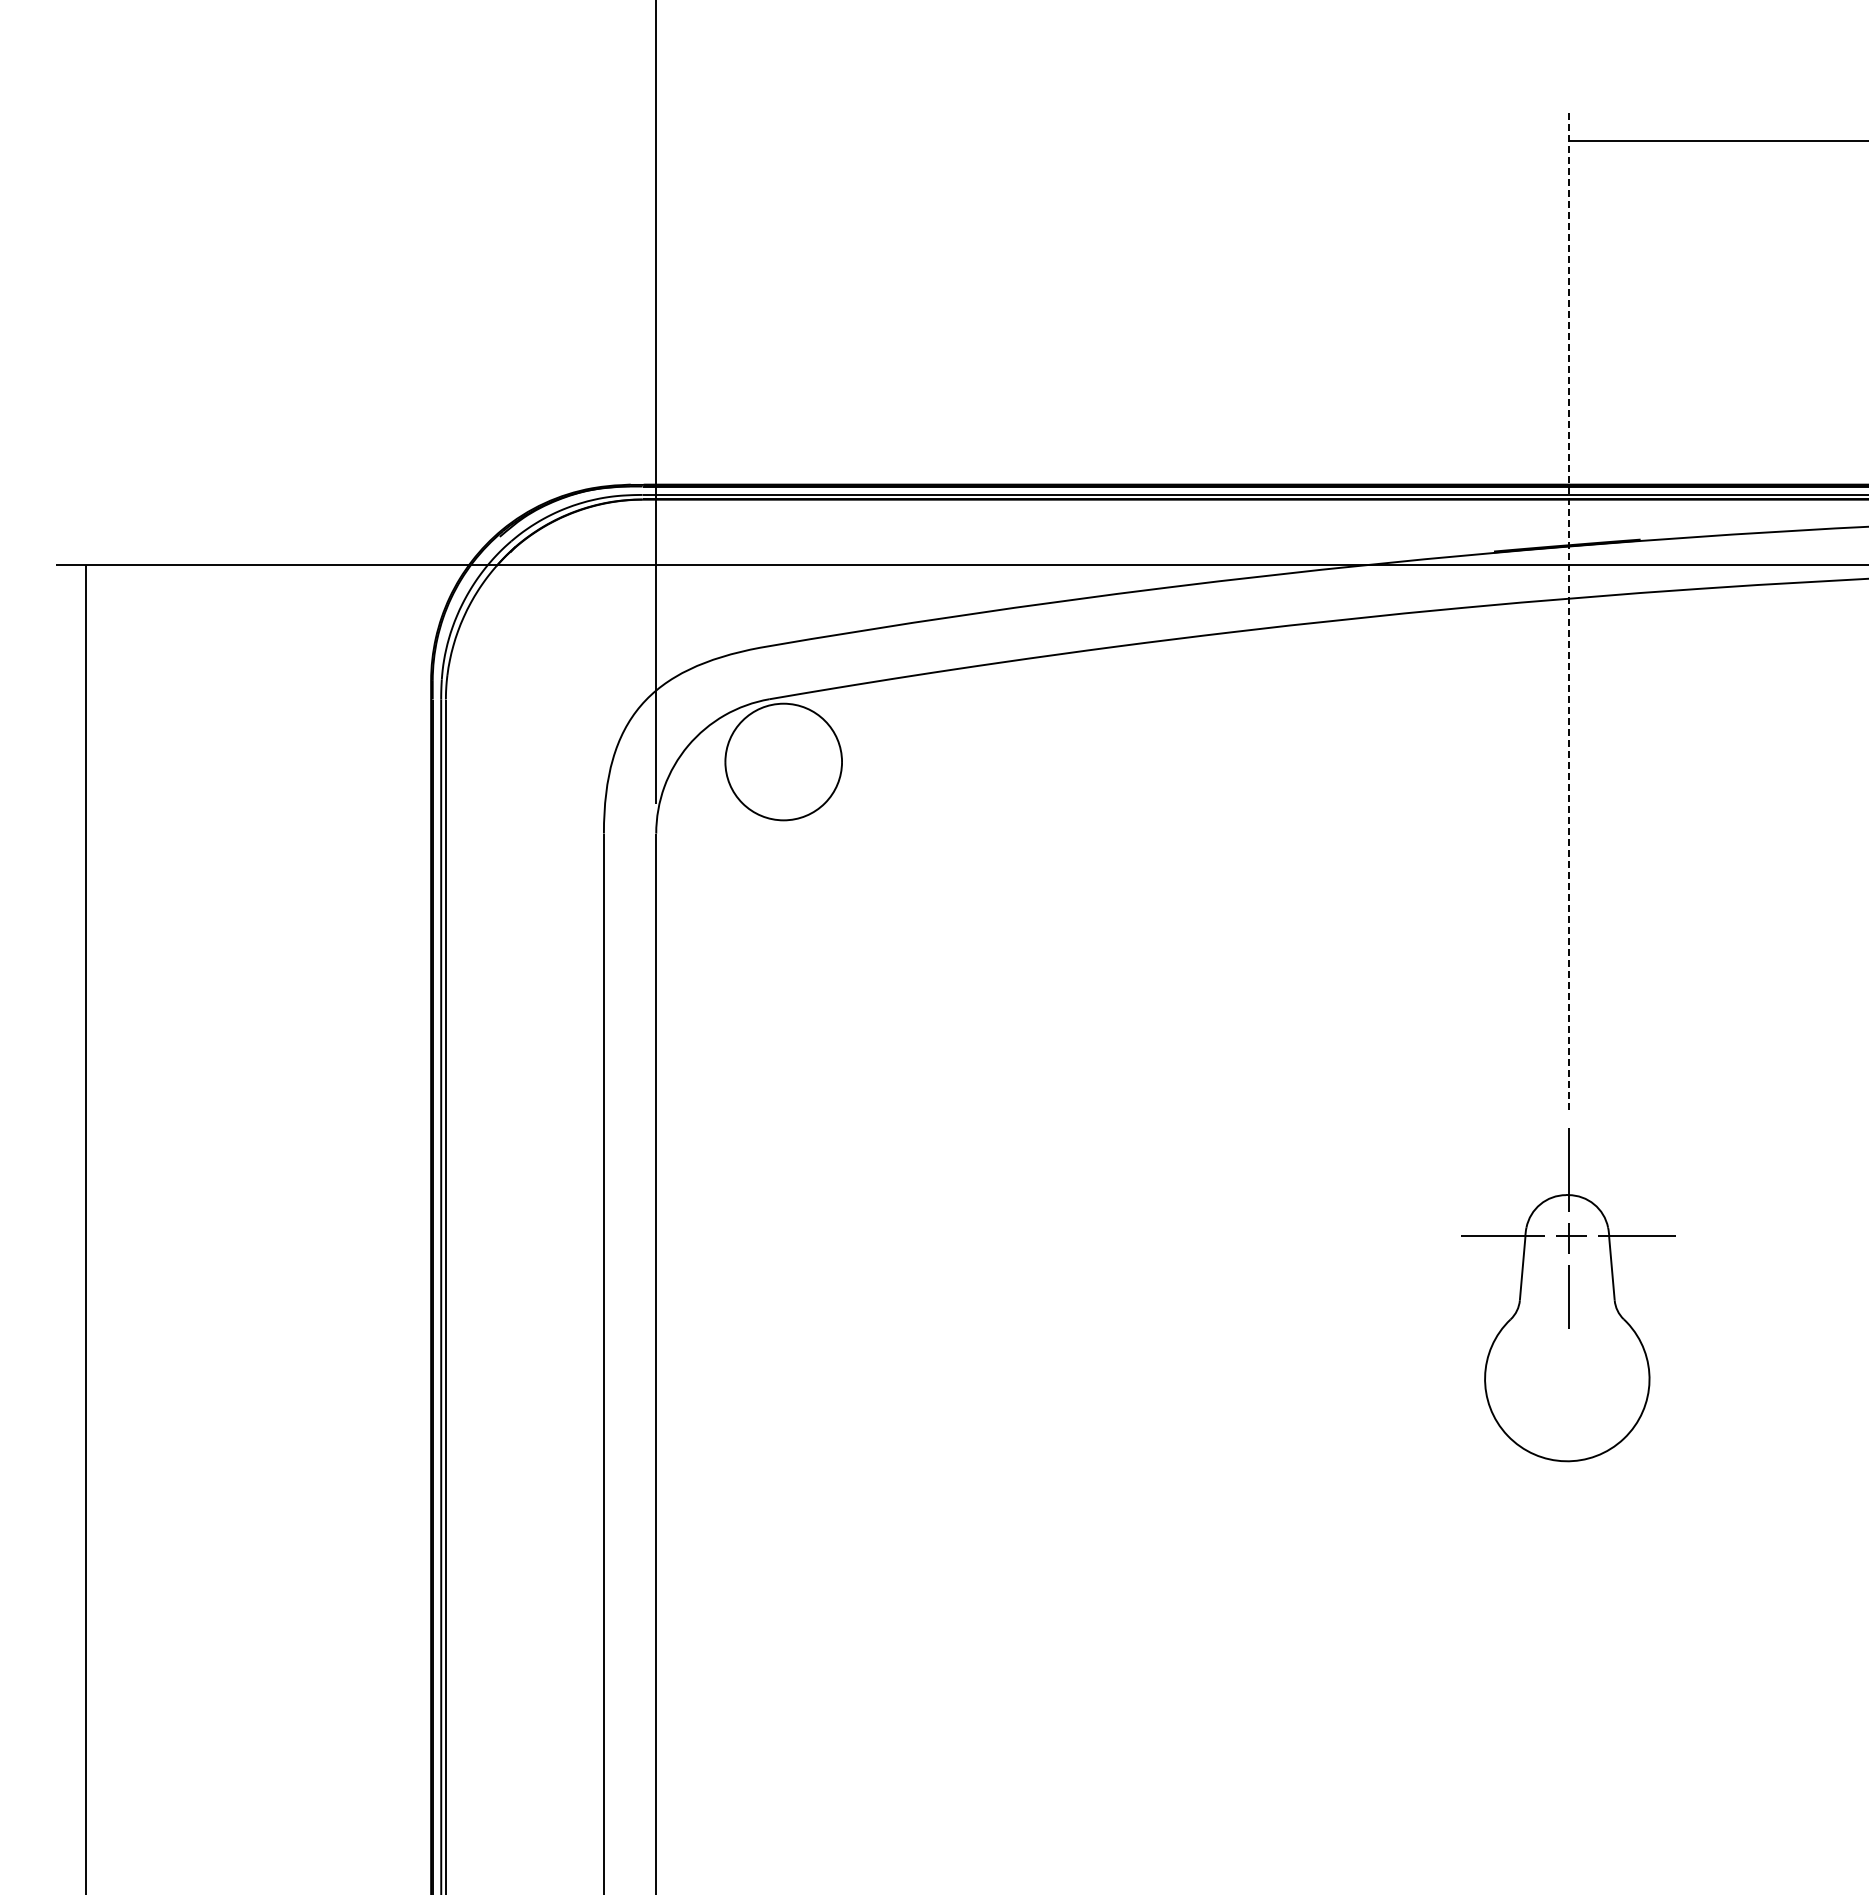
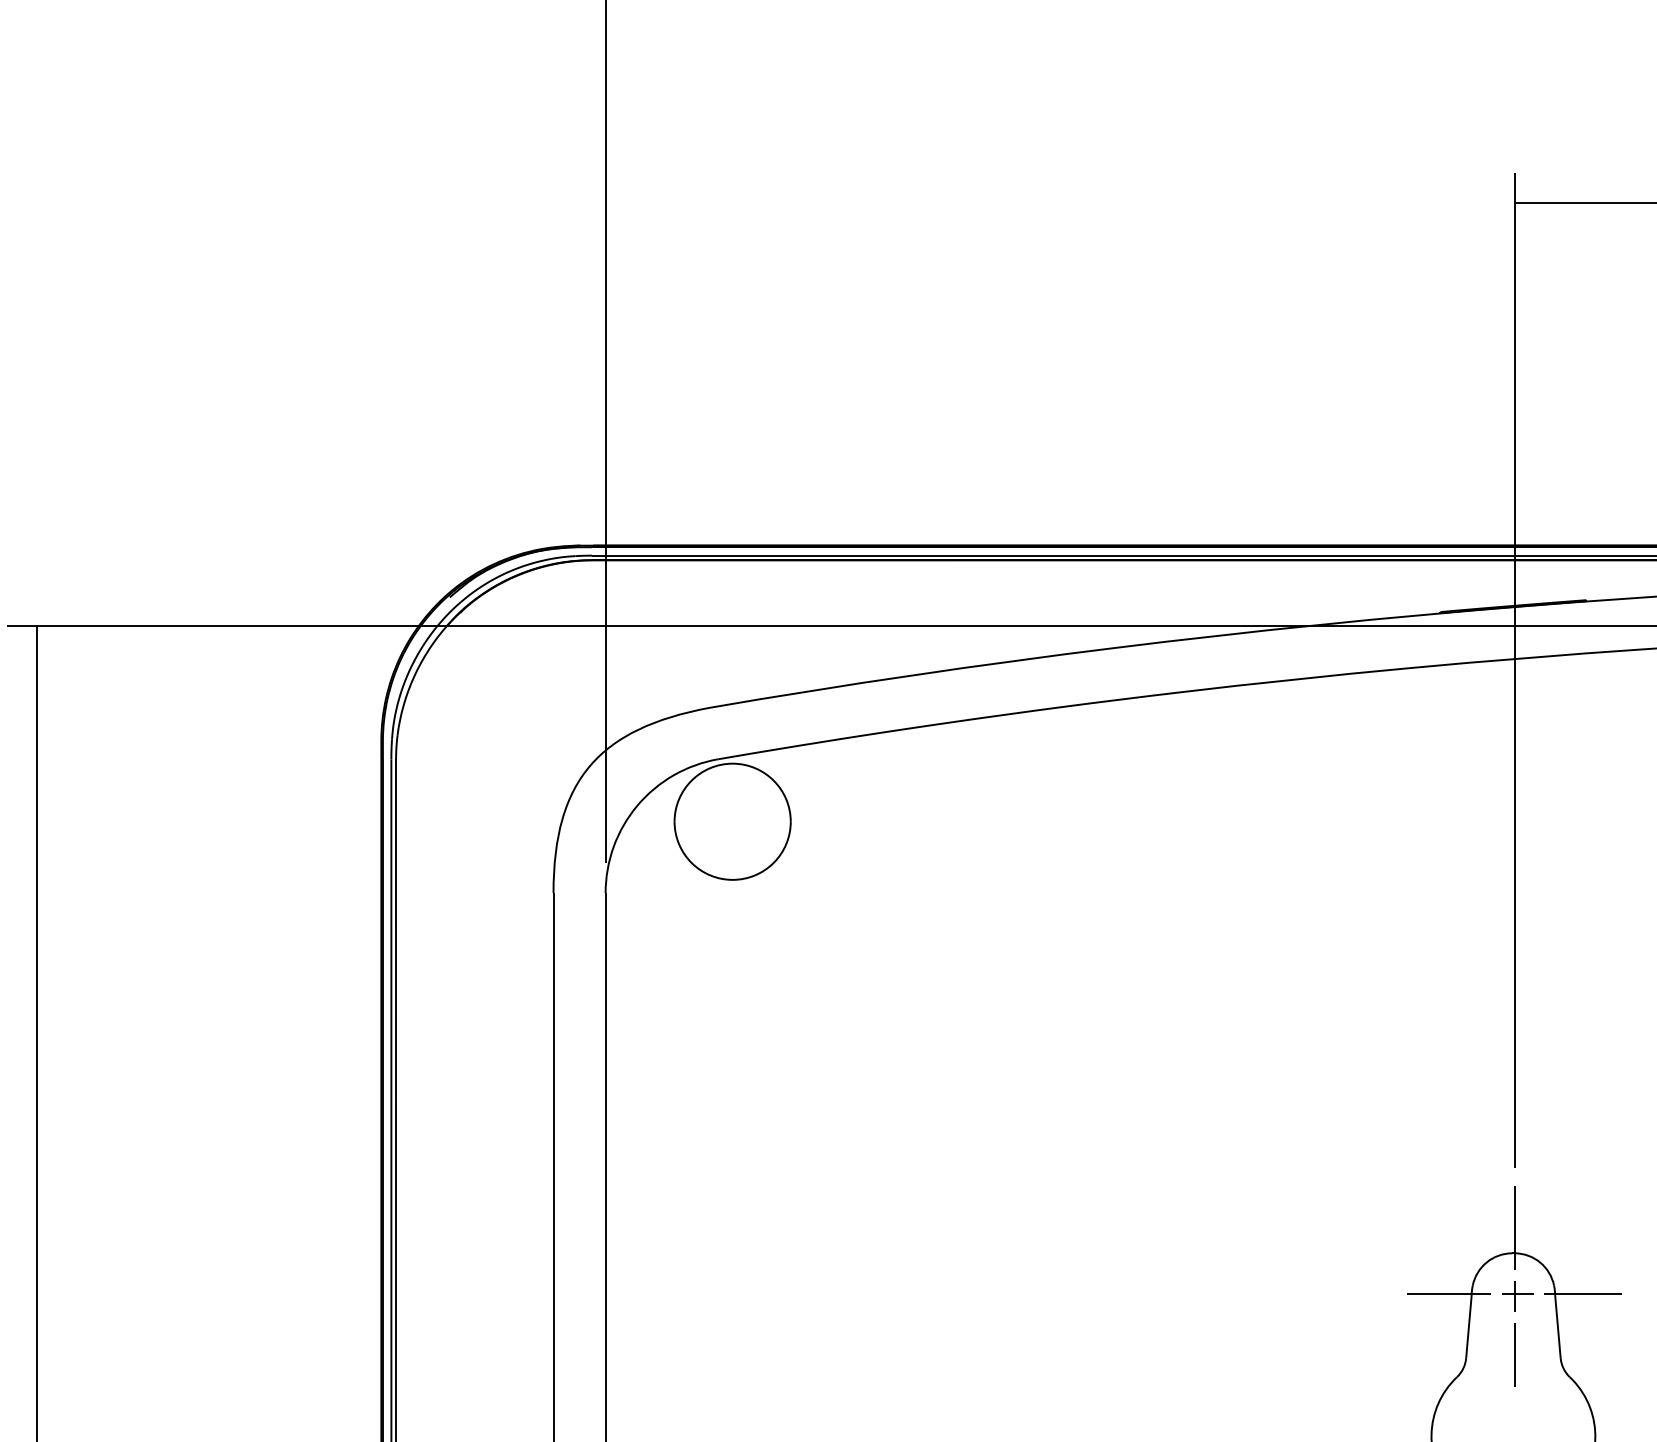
line: (1568, 610) -> (1514, 670), dashed -> solid

